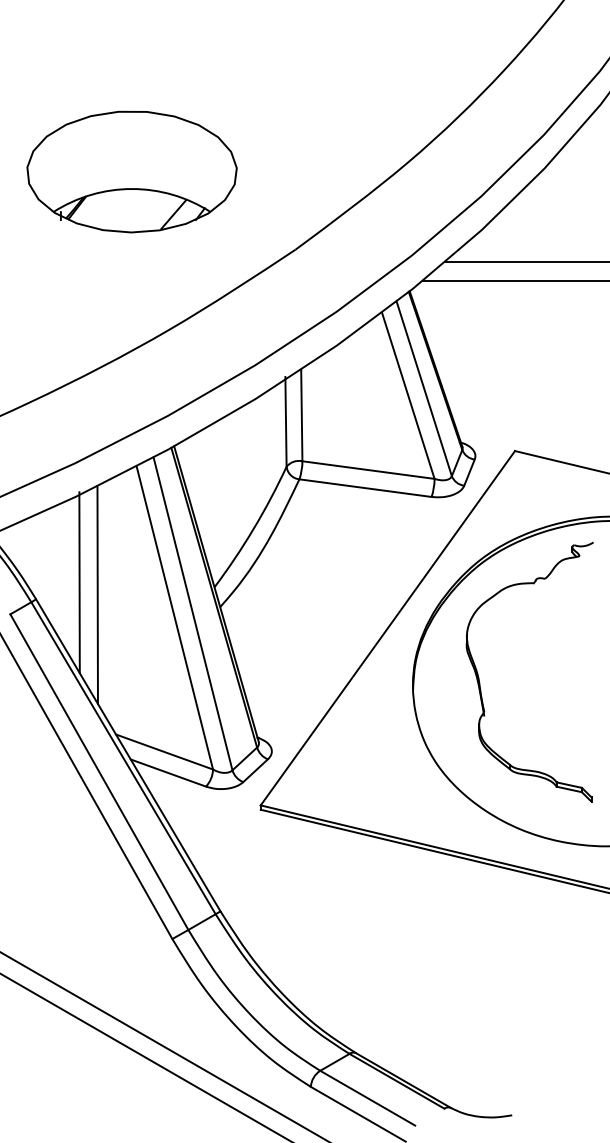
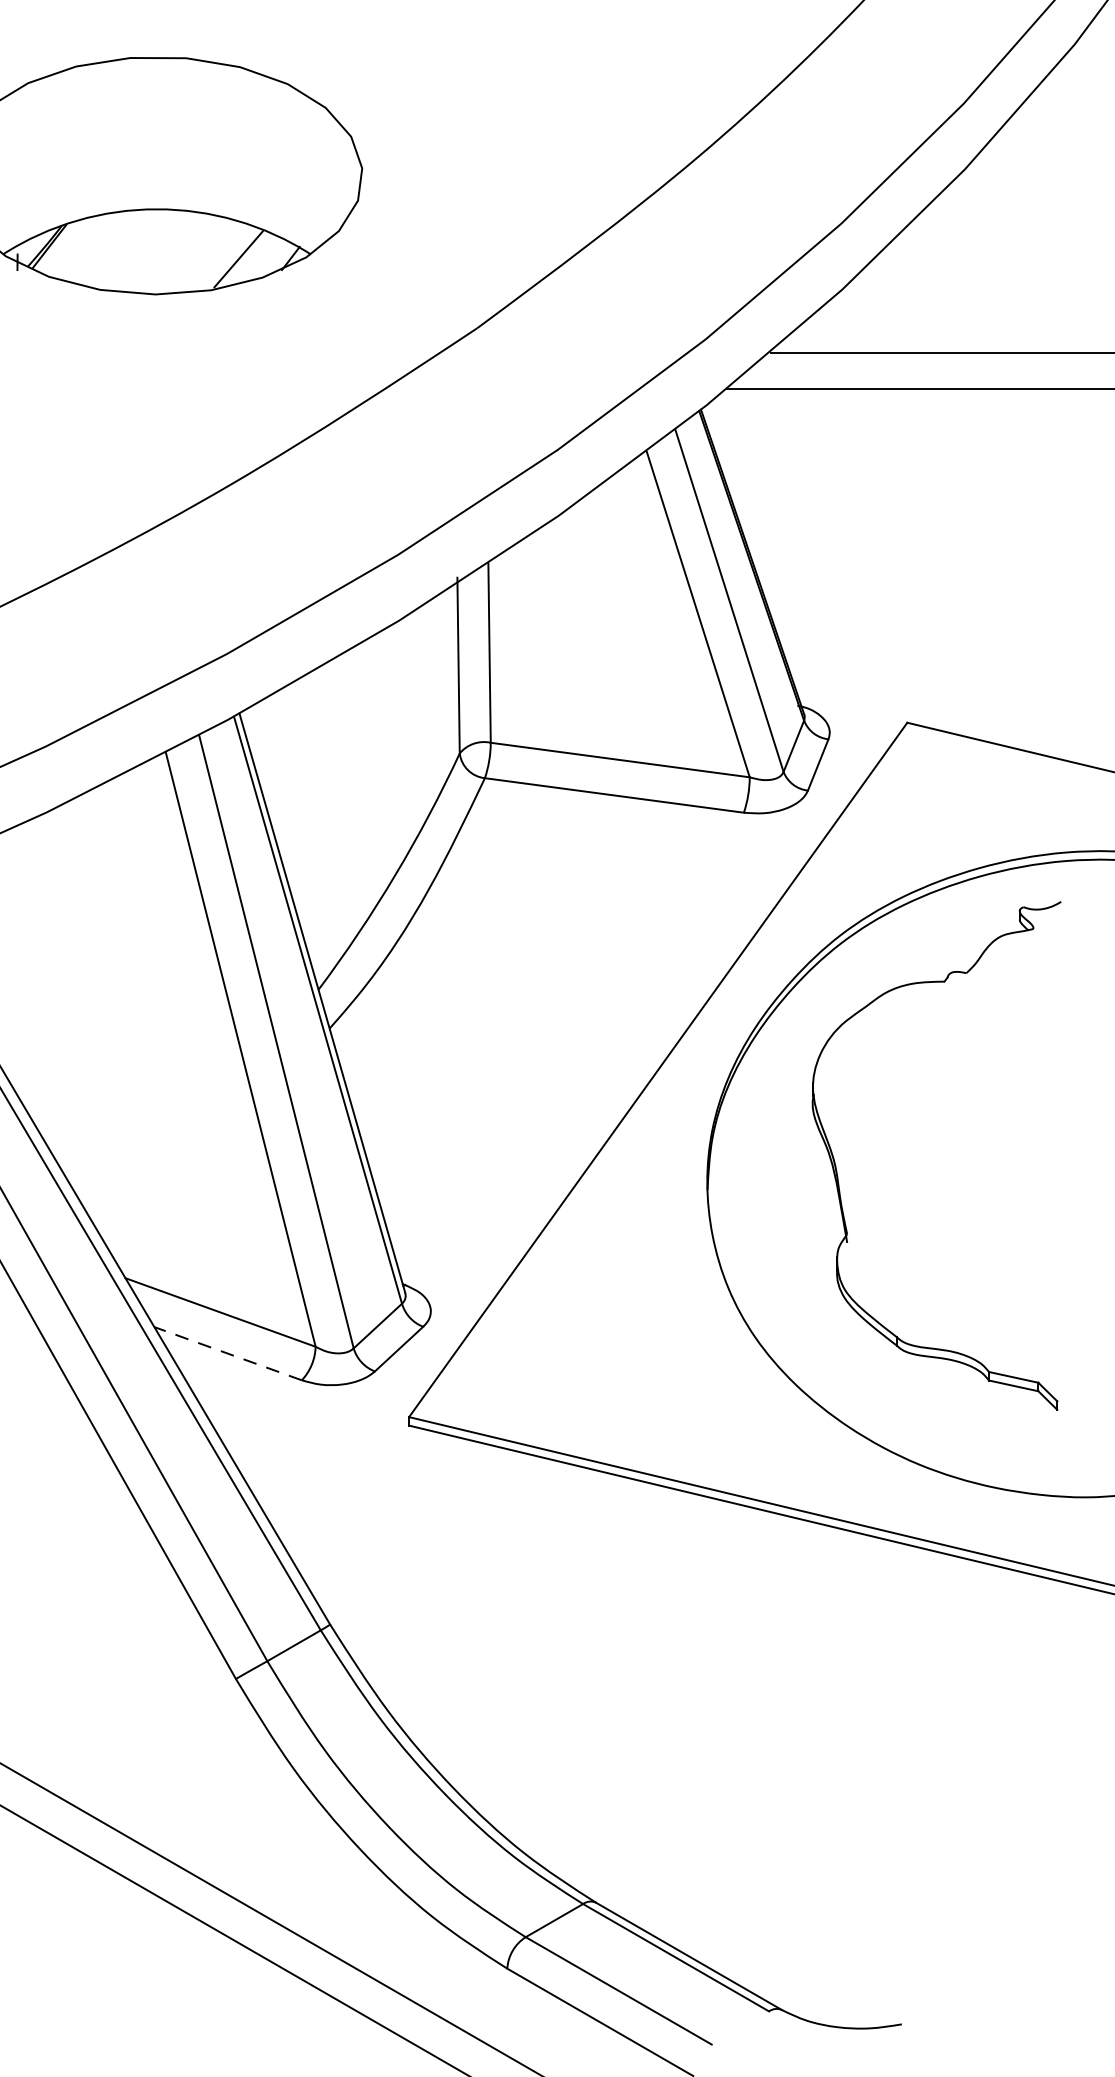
line: (79, 582) -> (53, 980), removed
line: (97, 594) -> (89, 1003), removed
line: (167, 772) -> (226, 1352), solid -> dashed

